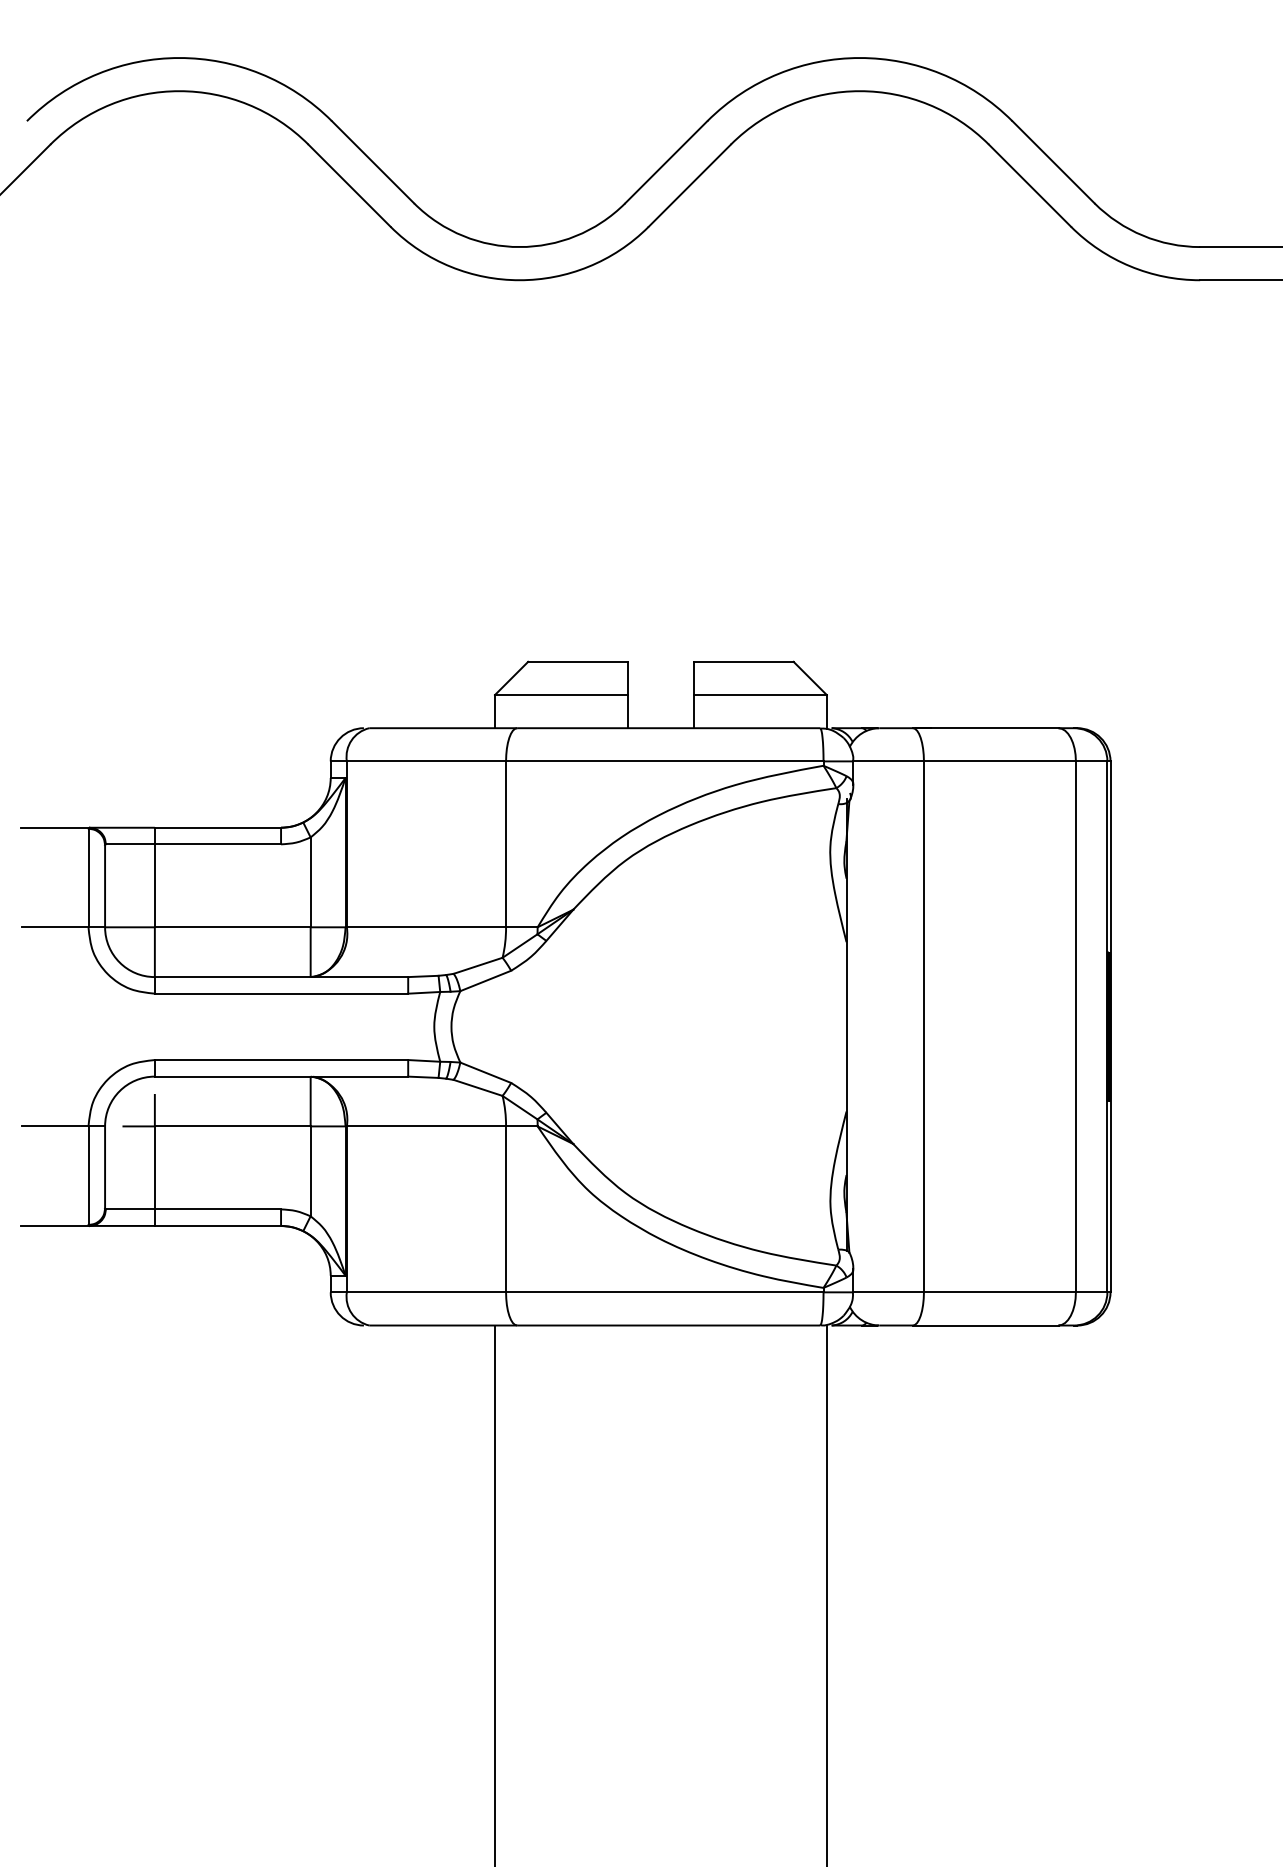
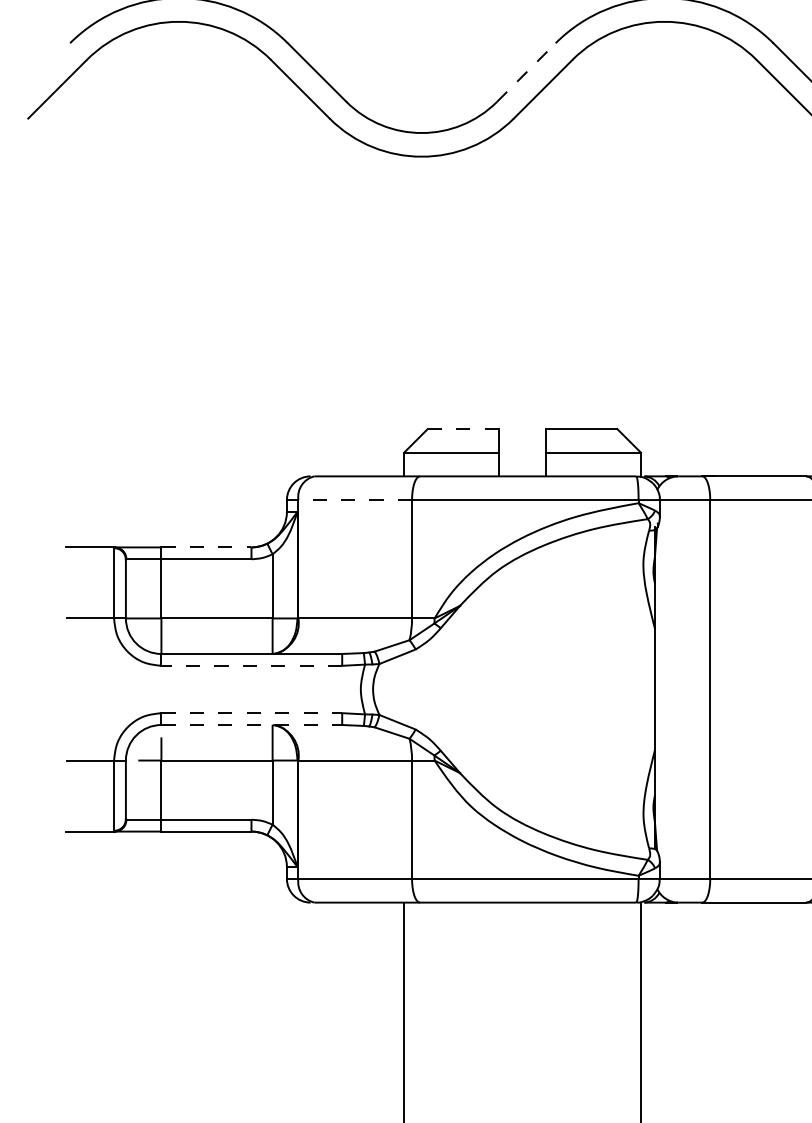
line: (666, 161) -> (526, 71), solid -> dashed
line: (577, 661) -> (463, 428), solid -> dashed
line: (426, 761) -> (355, 500), solid -> dashed
line: (218, 827) -> (206, 547), solid -> dashed
line: (281, 993) -> (251, 665), solid -> dashed
line: (281, 1060) -> (251, 713), solid -> dashed
line: (281, 1076) -> (251, 724), solid -> dashed

